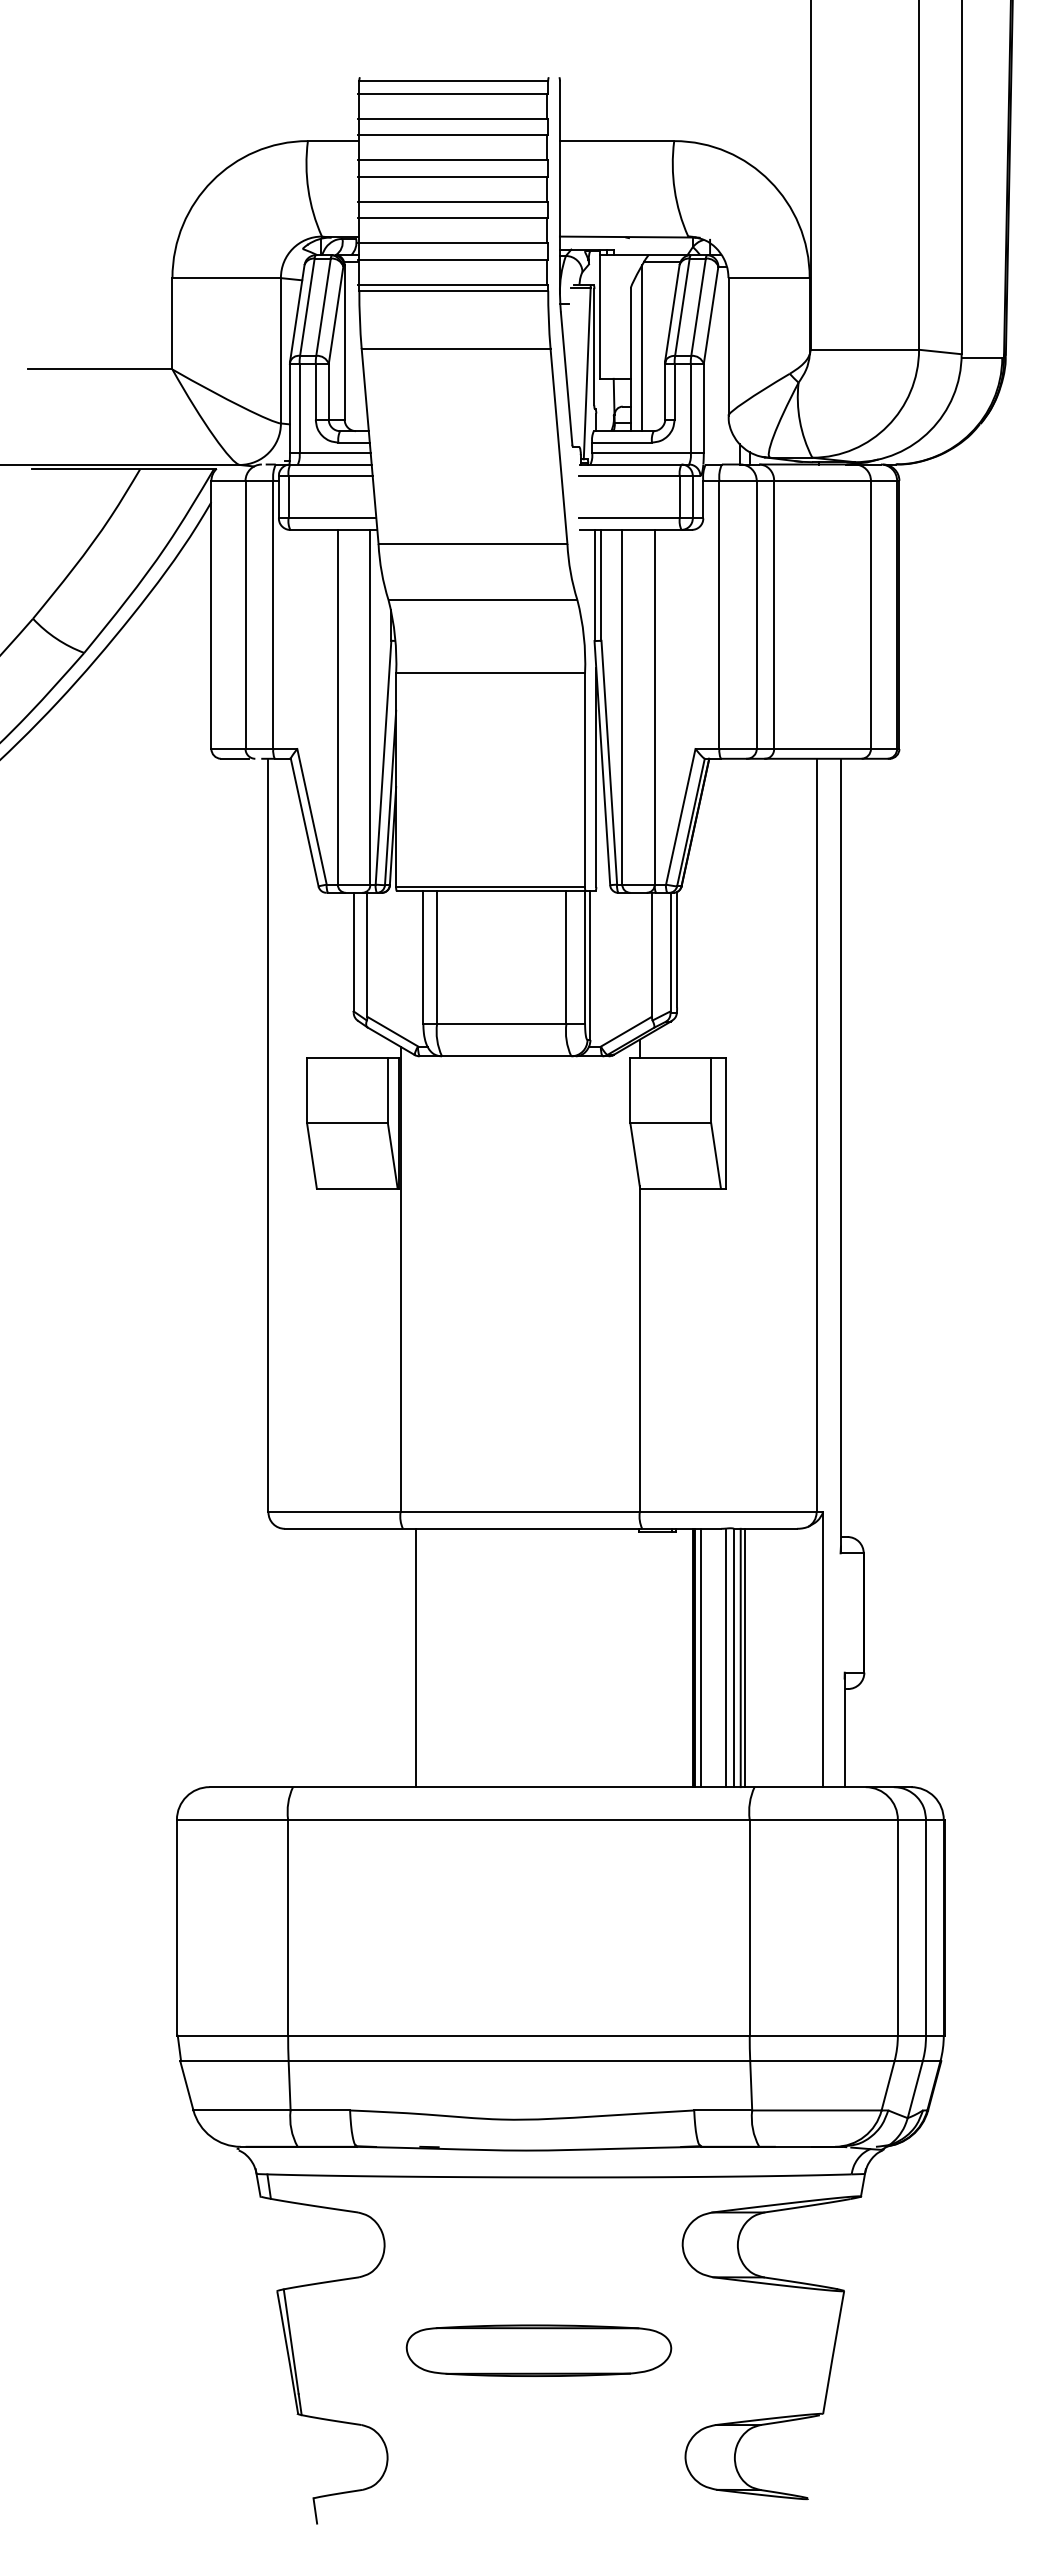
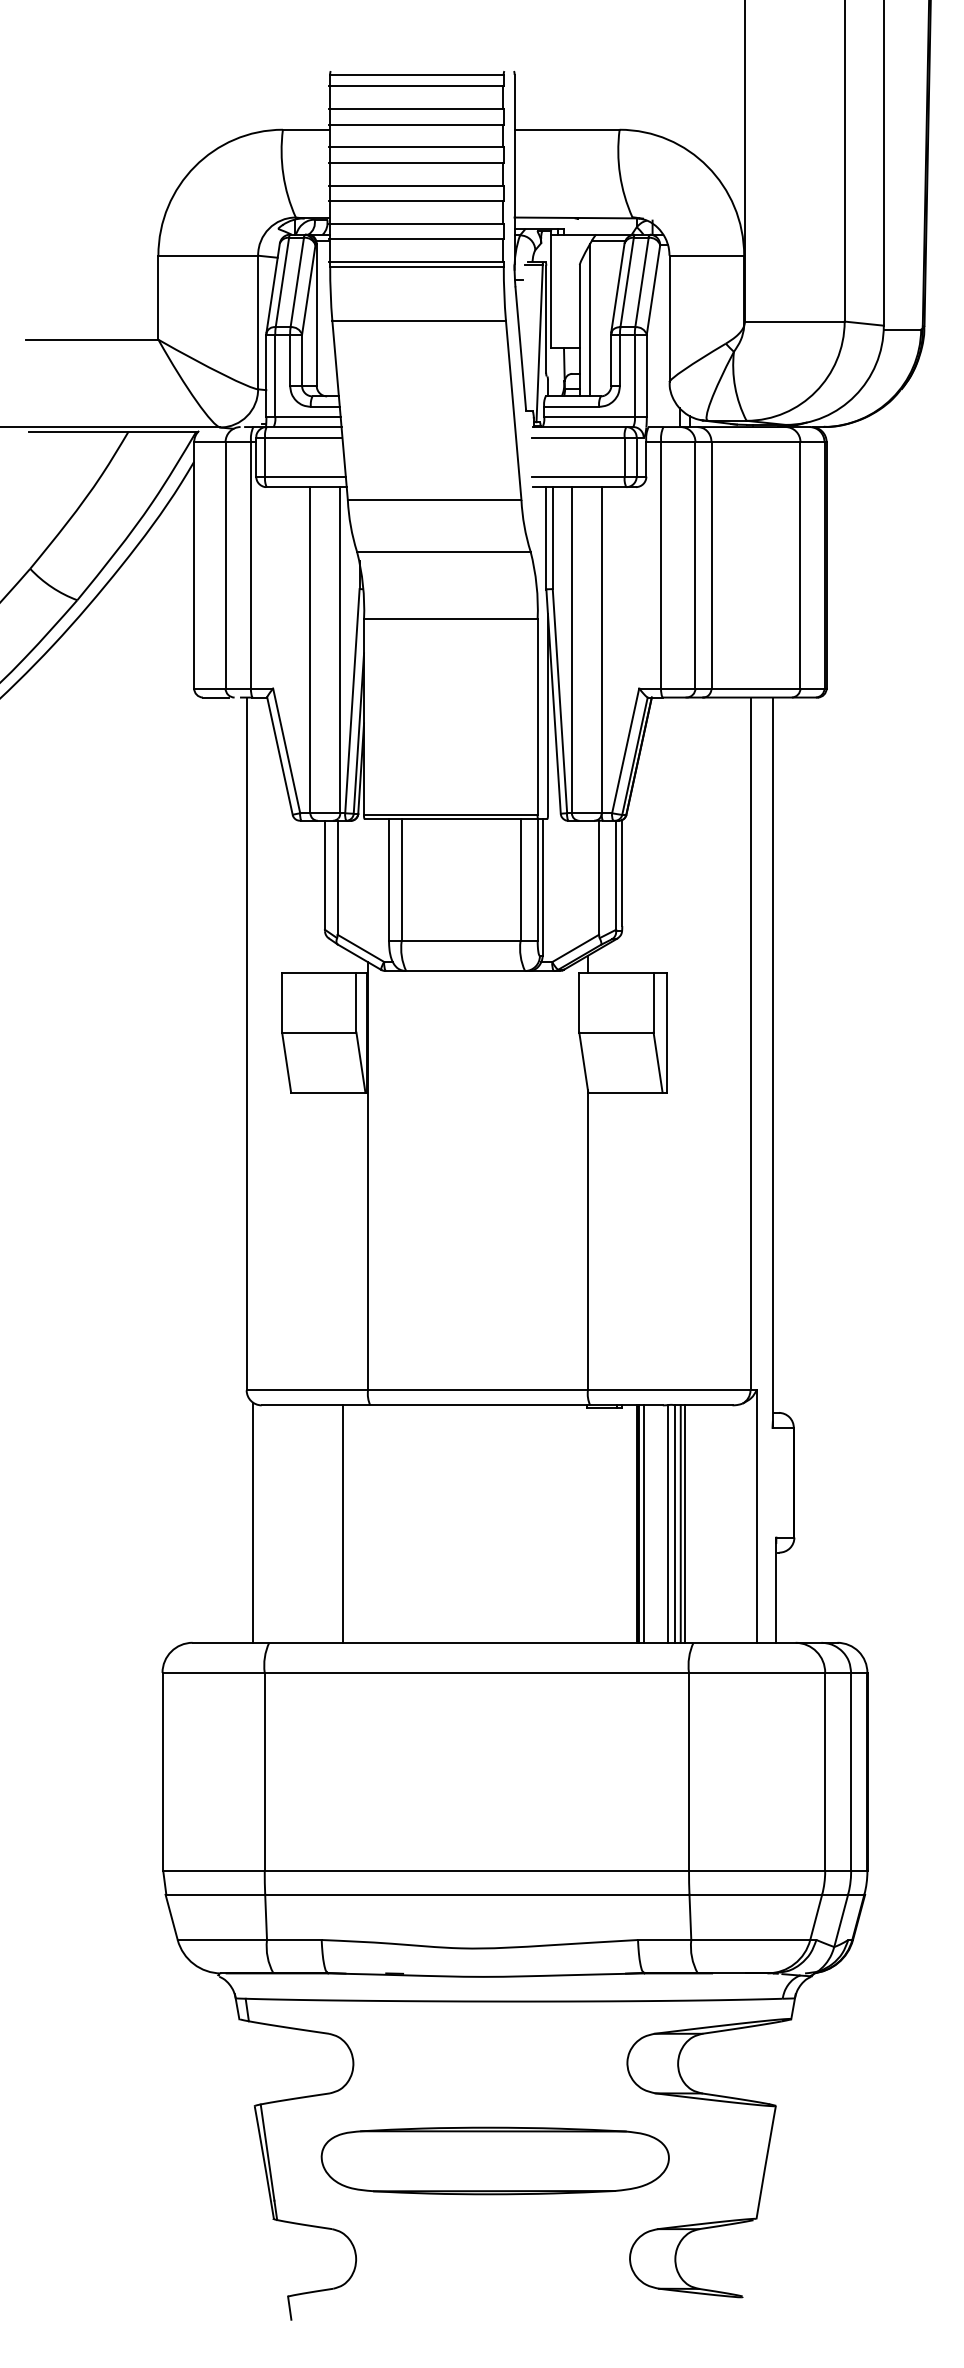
line: (275, 1656) -> (253, 1522), added
line: (415, 1657) -> (342, 1523), moved
part: (538, 2350) -> (494, 2160), size x1.43

